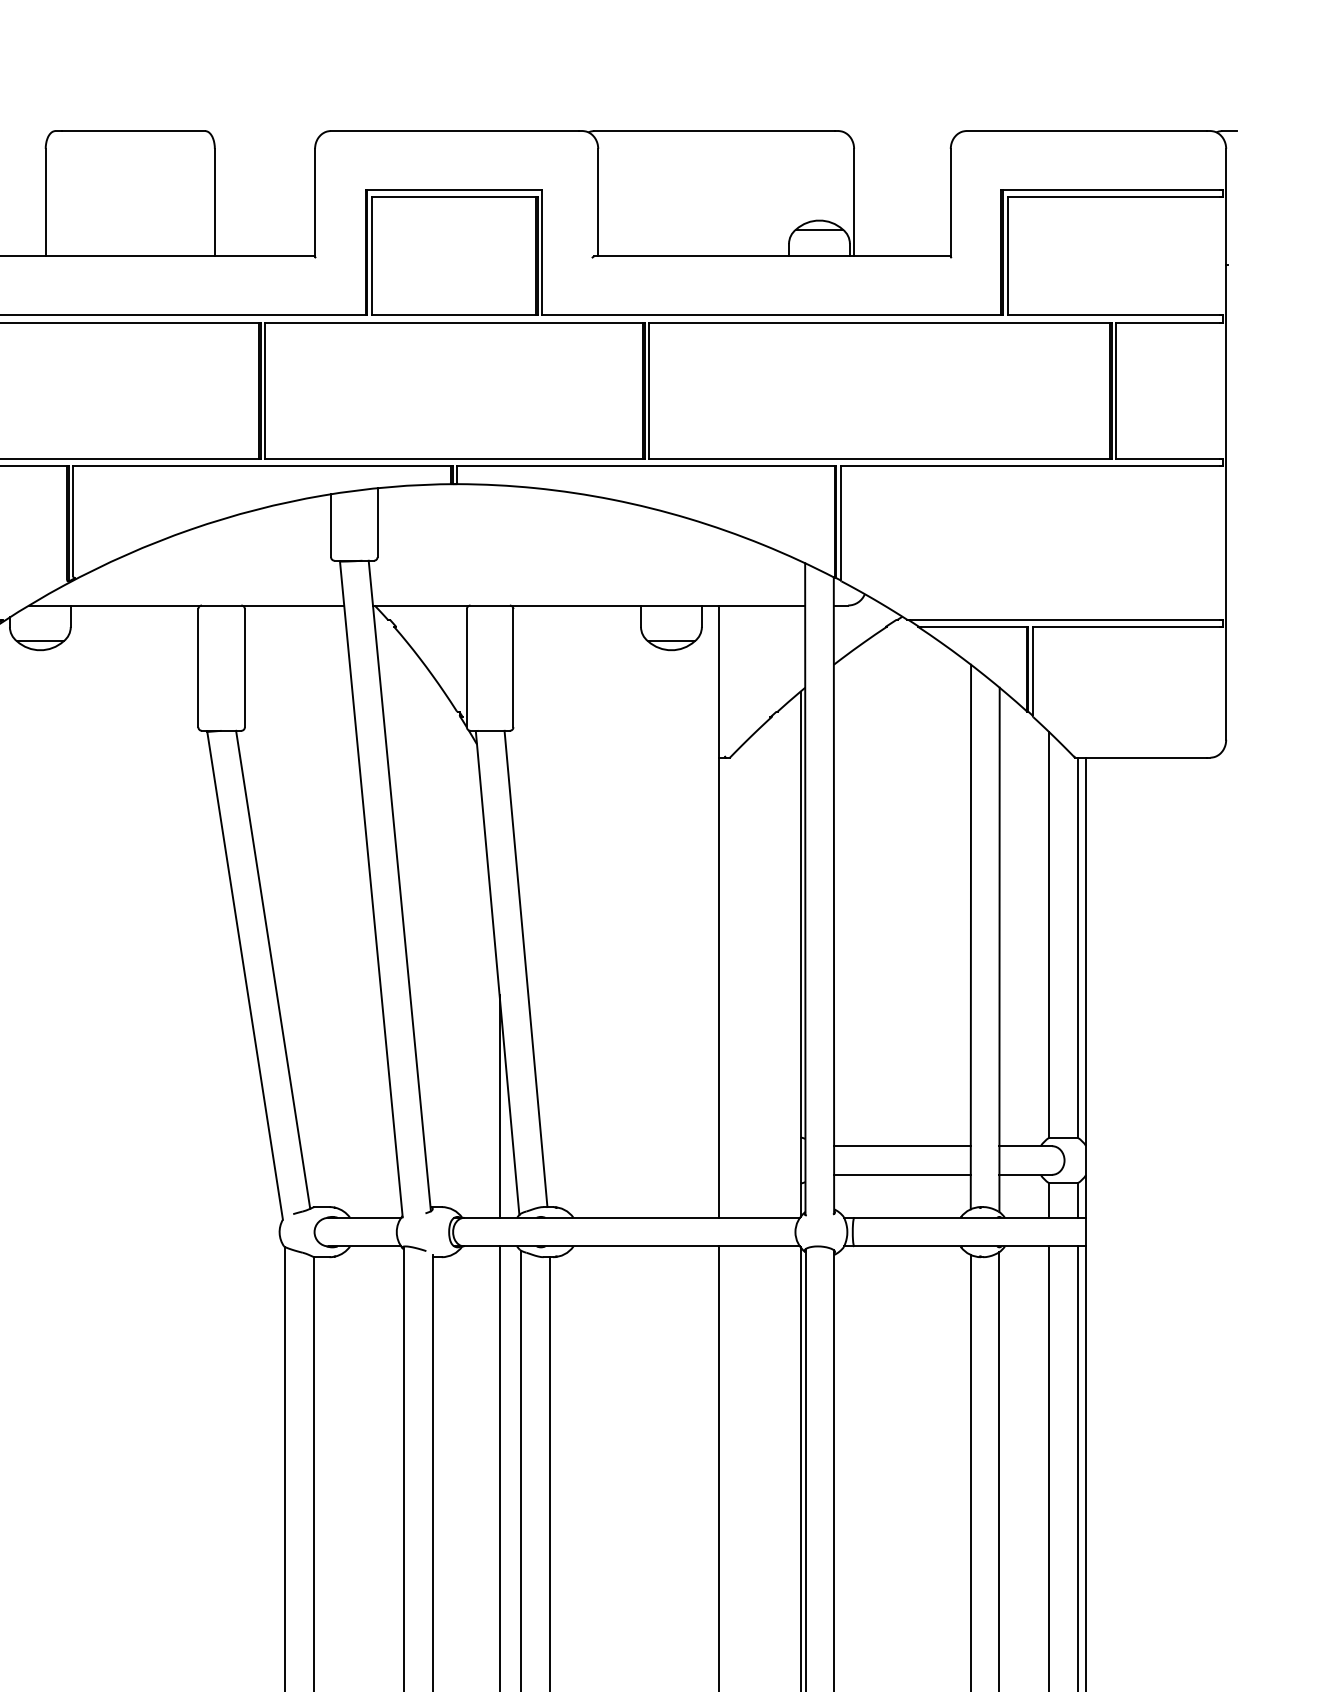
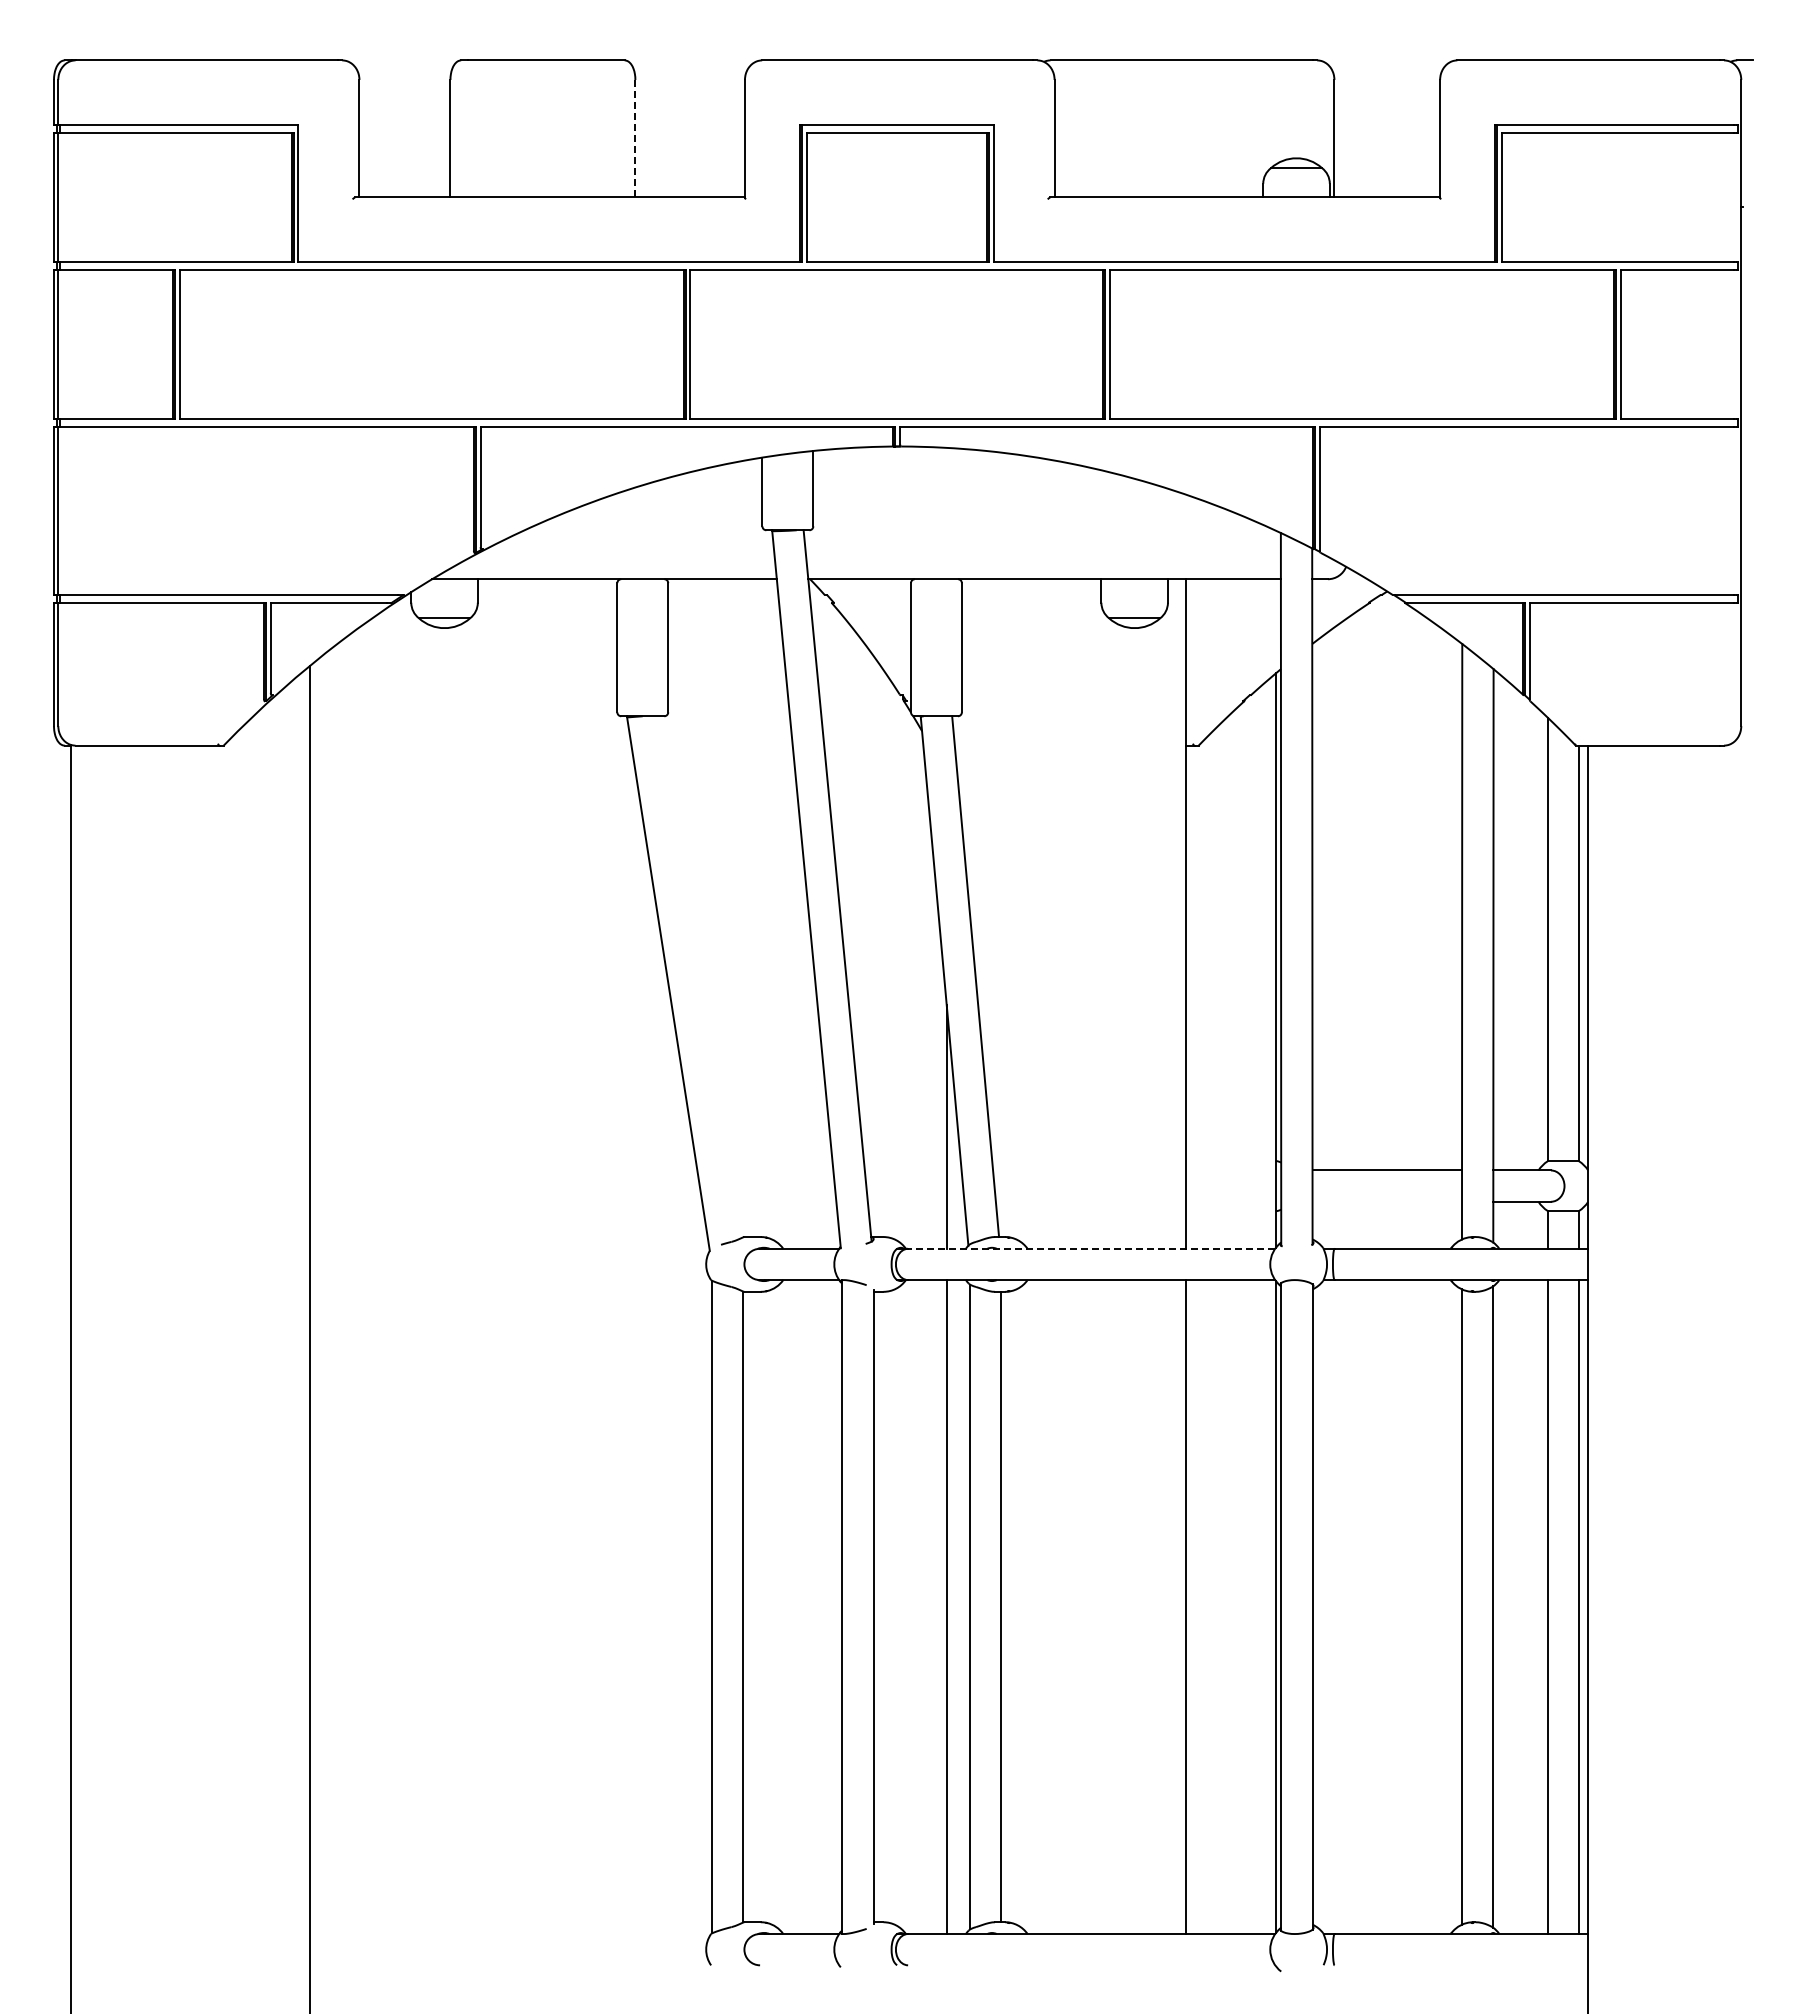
line: (214, 202) -> (635, 138), solid -> dashed
line: (272, 969) -> (698, 977), removed
line: (902, 1174) -> (1387, 1201), removed
line: (631, 1217) -> (1091, 1248), solid -> dashed

